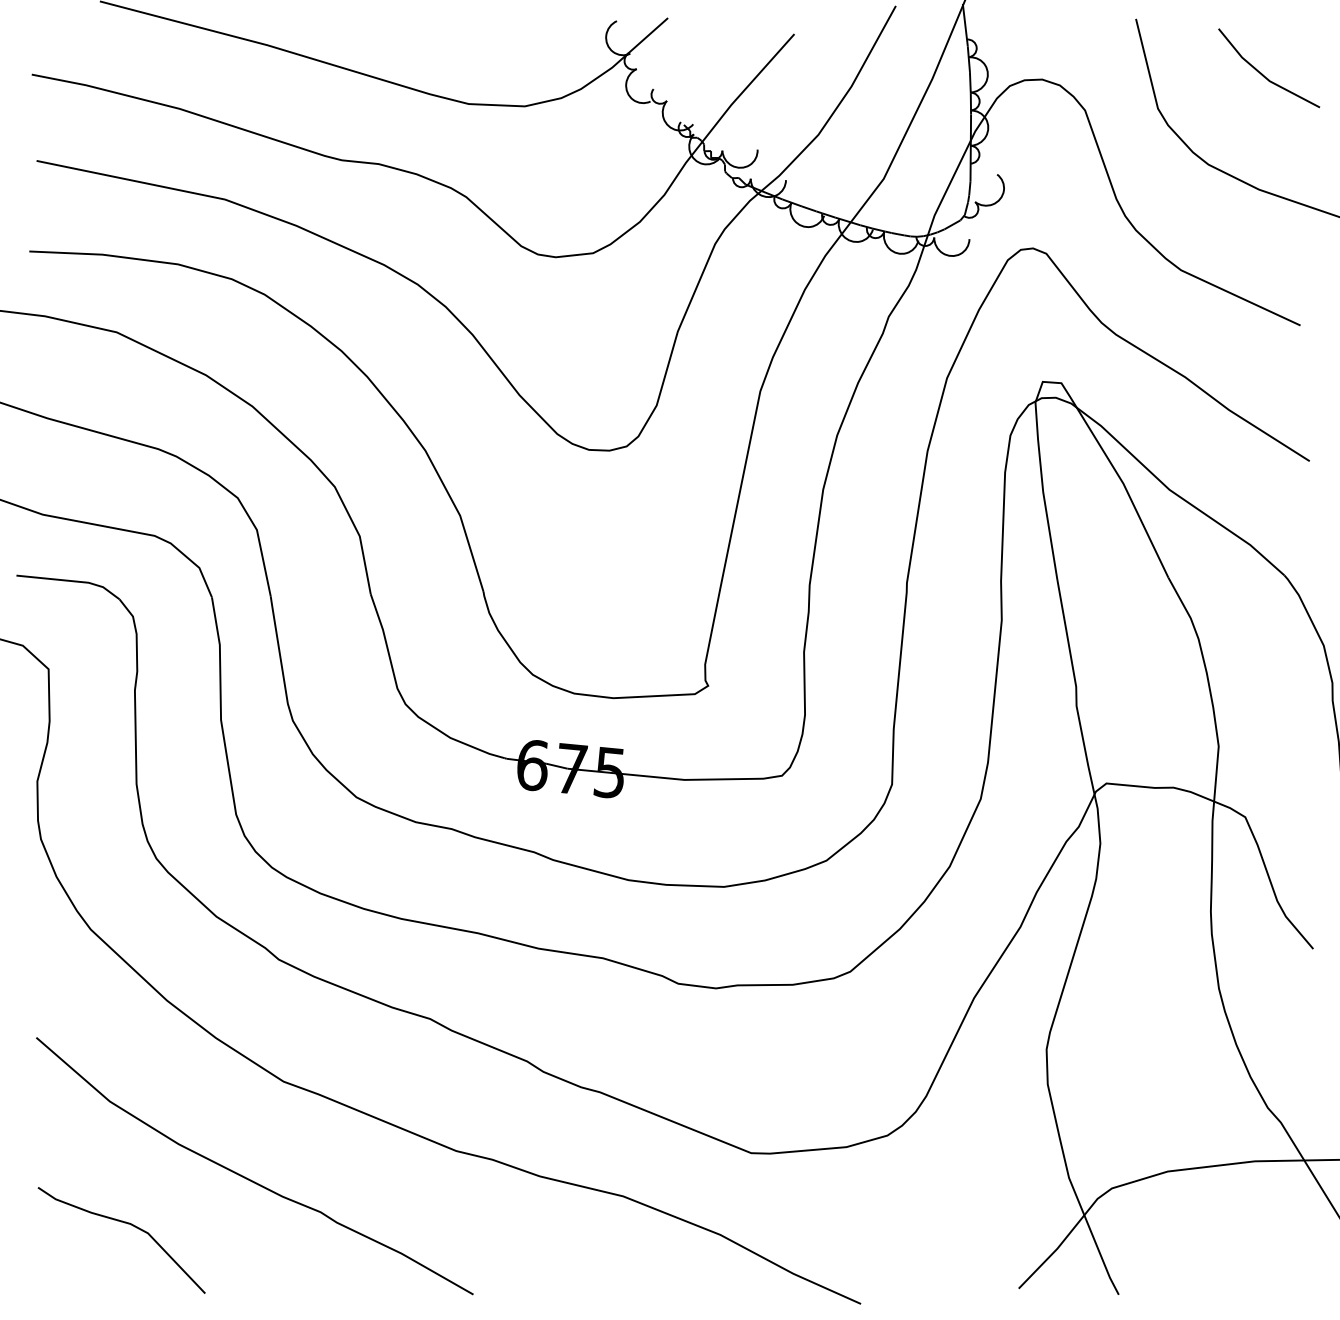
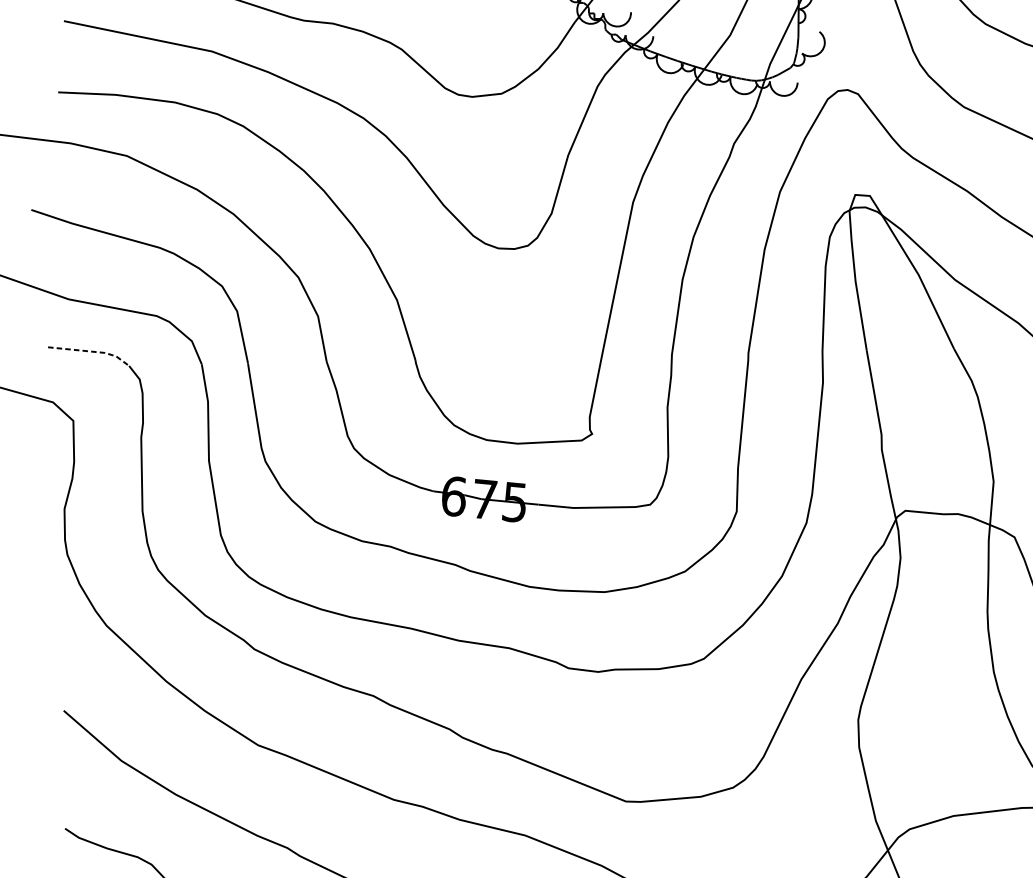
line: (71, 581) -> (91, 351), solid -> dashed

